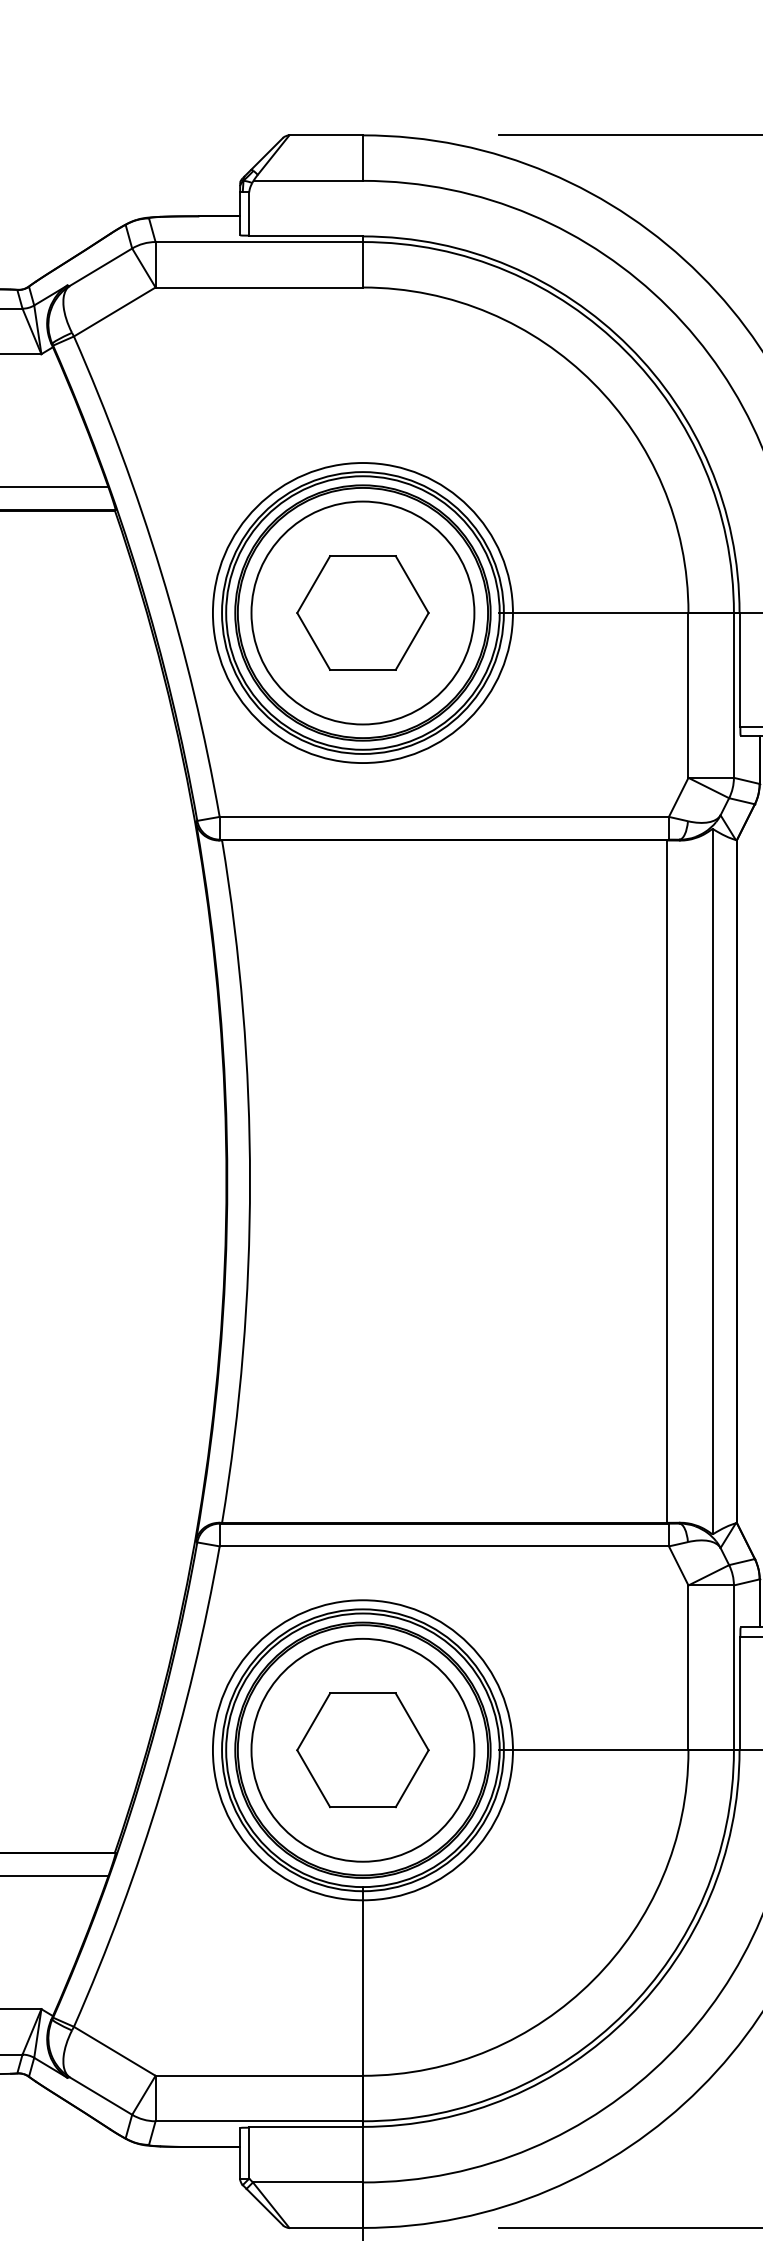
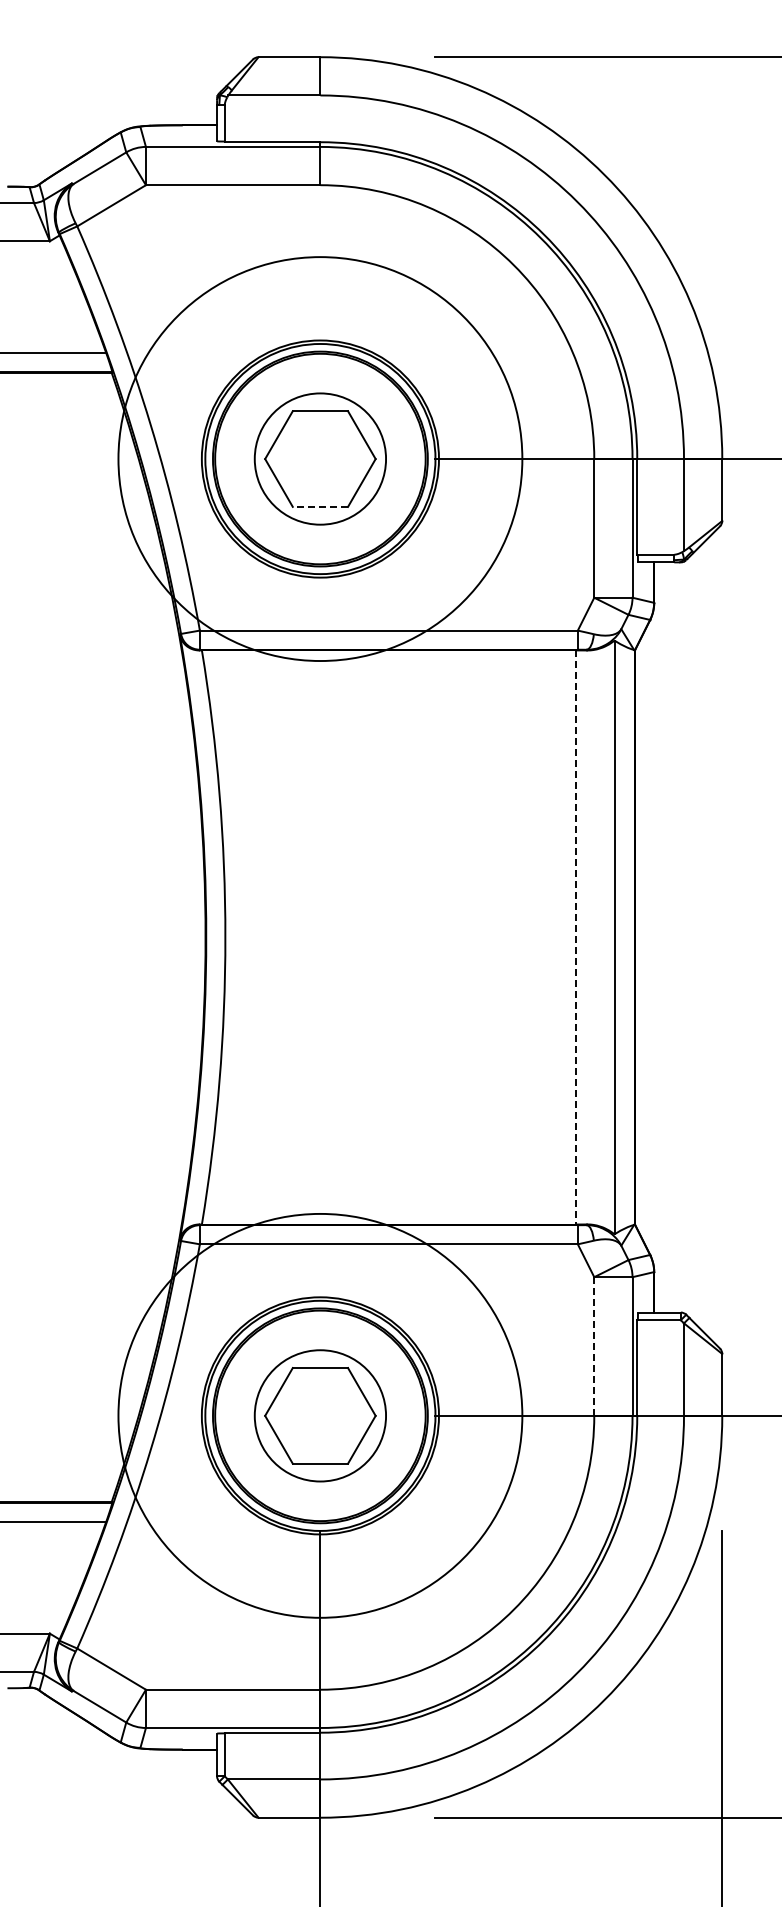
circle: (363, 612) -> (320, 458), size x0.7
circle: (363, 612) -> (320, 458), size x1.6
line: (363, 669) -> (320, 506), solid -> dashed
line: (667, 1181) -> (576, 937), solid -> dashed
line: (688, 1669) -> (594, 1347), solid -> dashed
circle: (363, 1749) -> (320, 1415), size x0.7
circle: (363, 1749) -> (320, 1415), size x1.6

